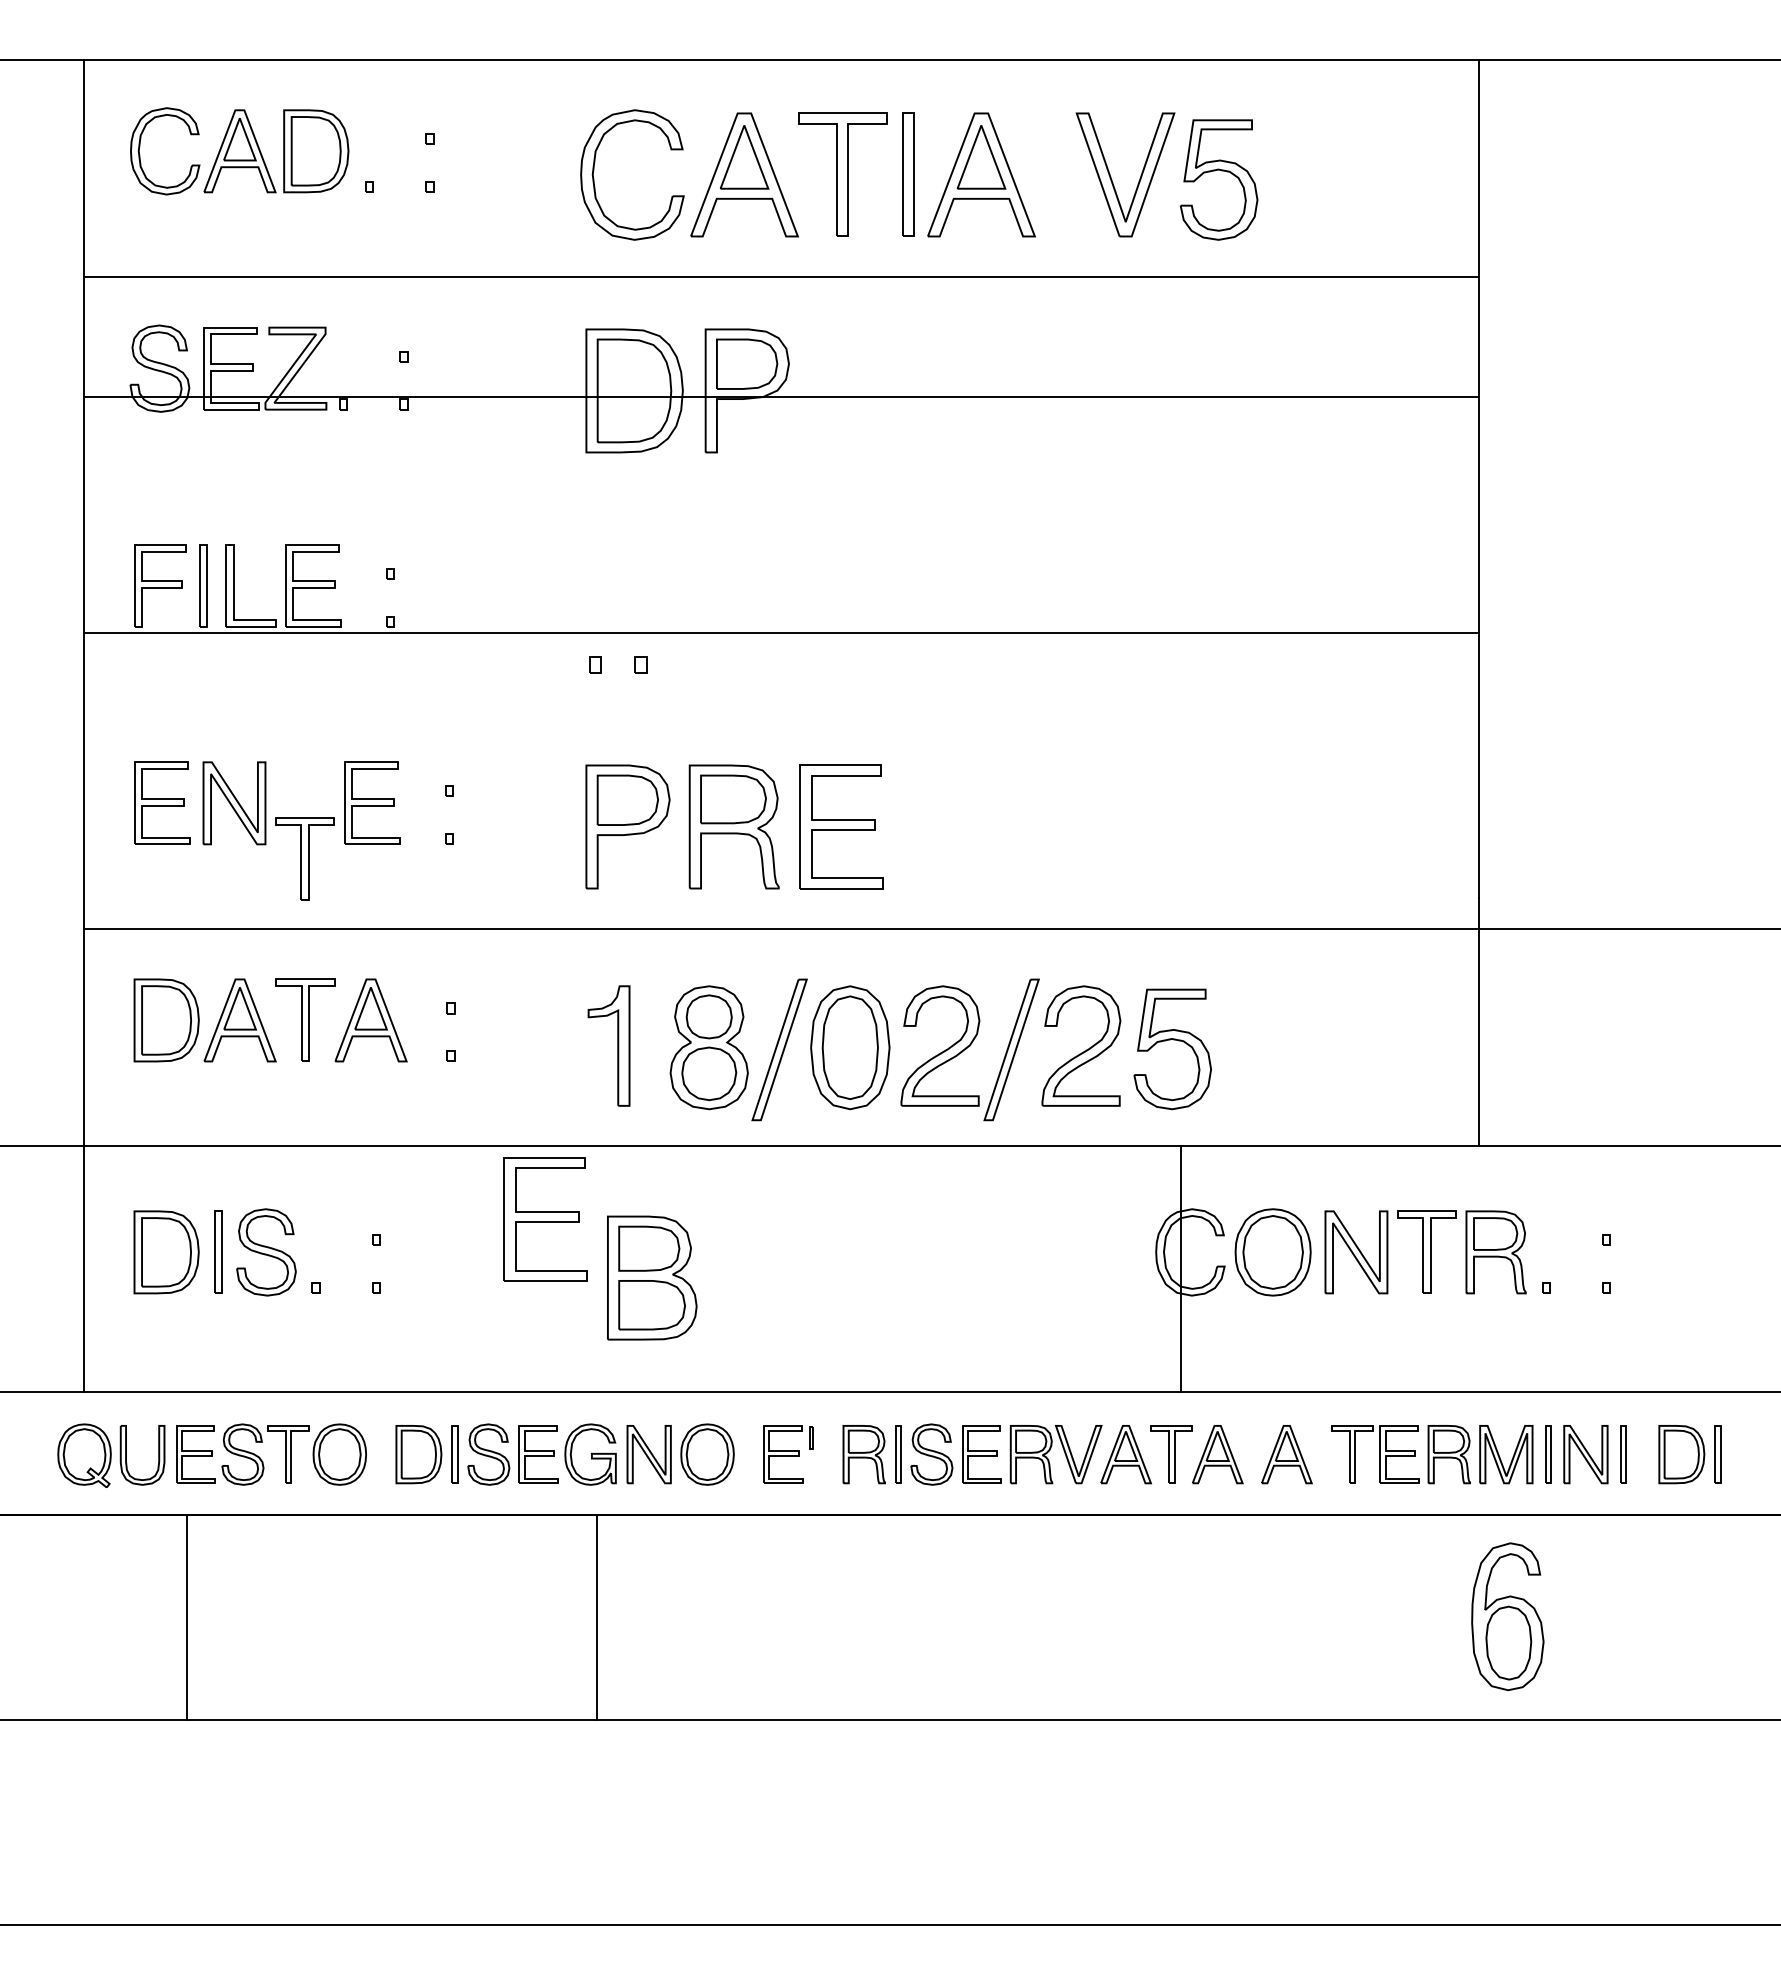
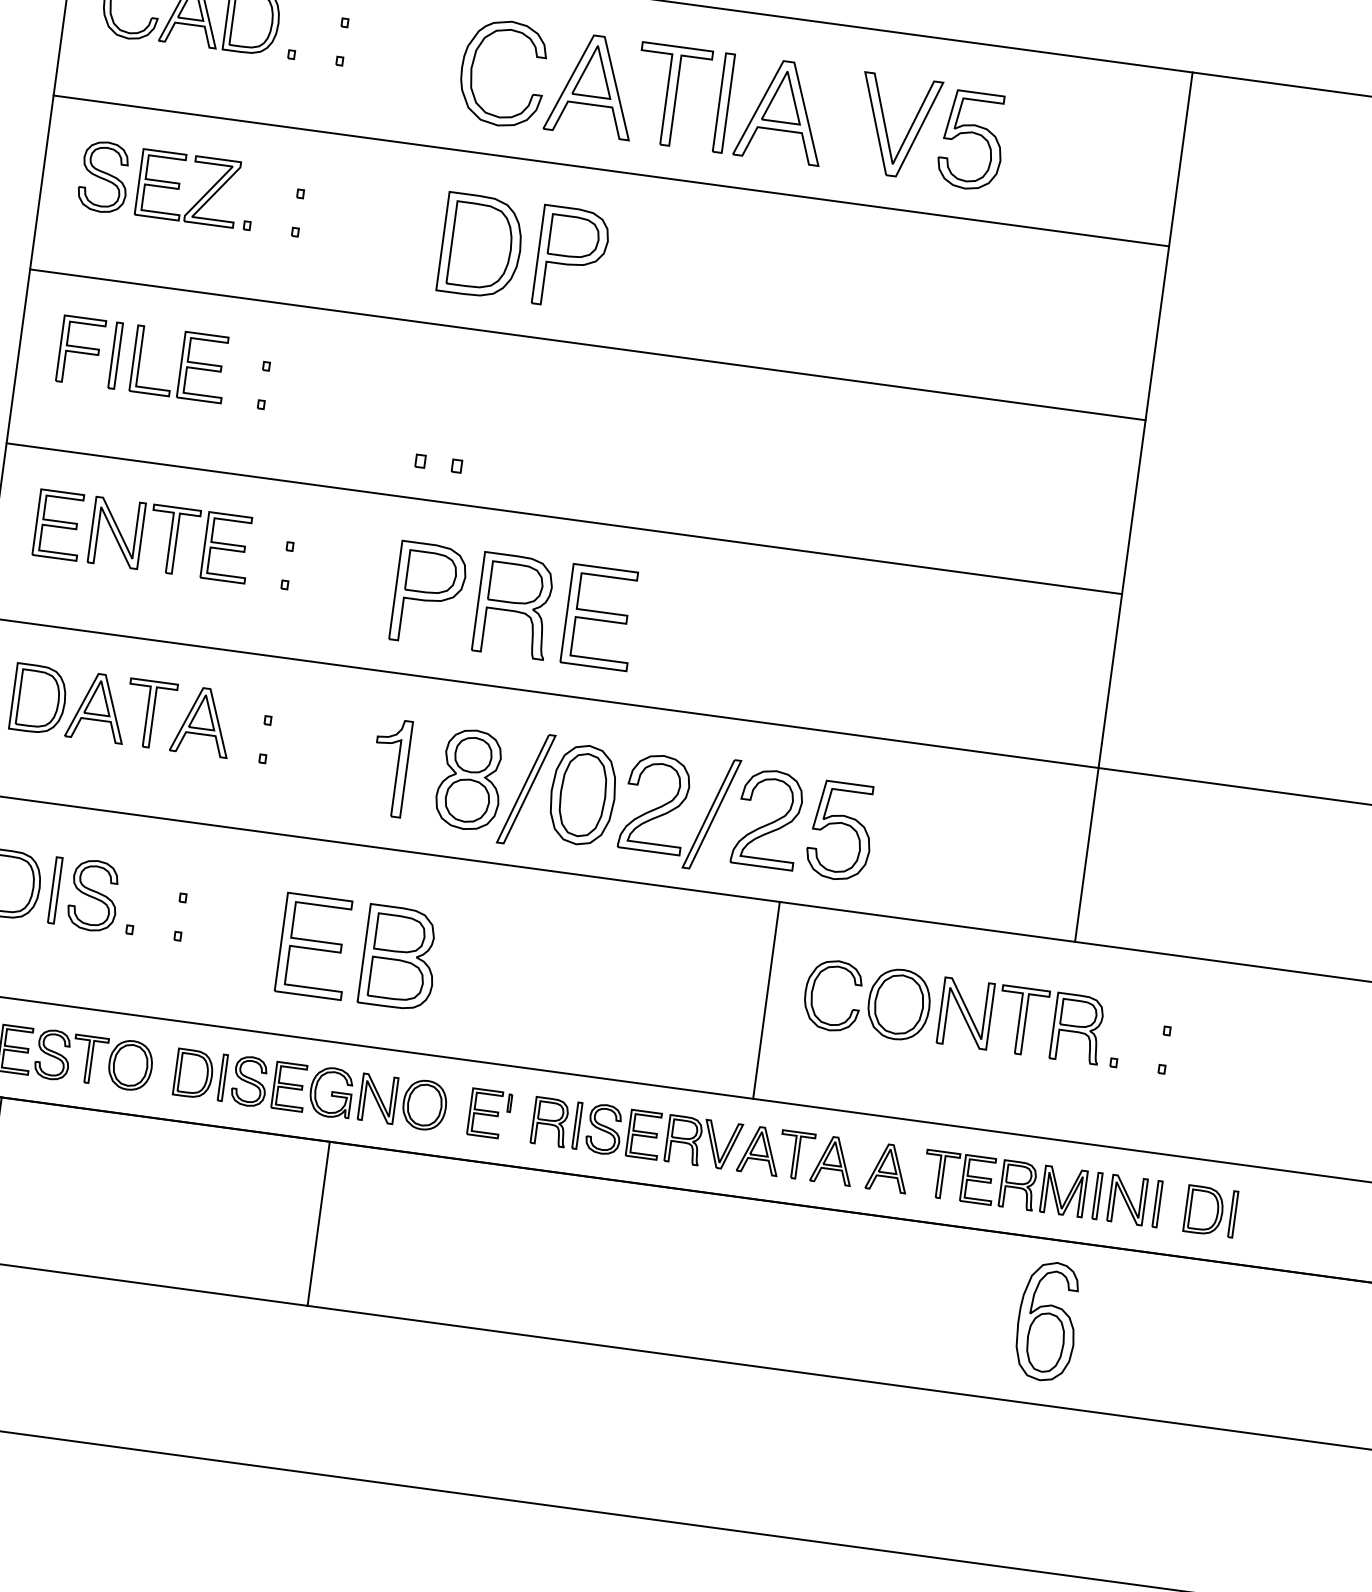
line: (781, 397) -> (587, 345), moved
line: (781, 632) -> (564, 518), moved
part: (304, 858) -> (172, 539), moved
part: (545, 1219) -> (314, 946), moved
line: (1180, 1269) -> (766, 1000), moved

